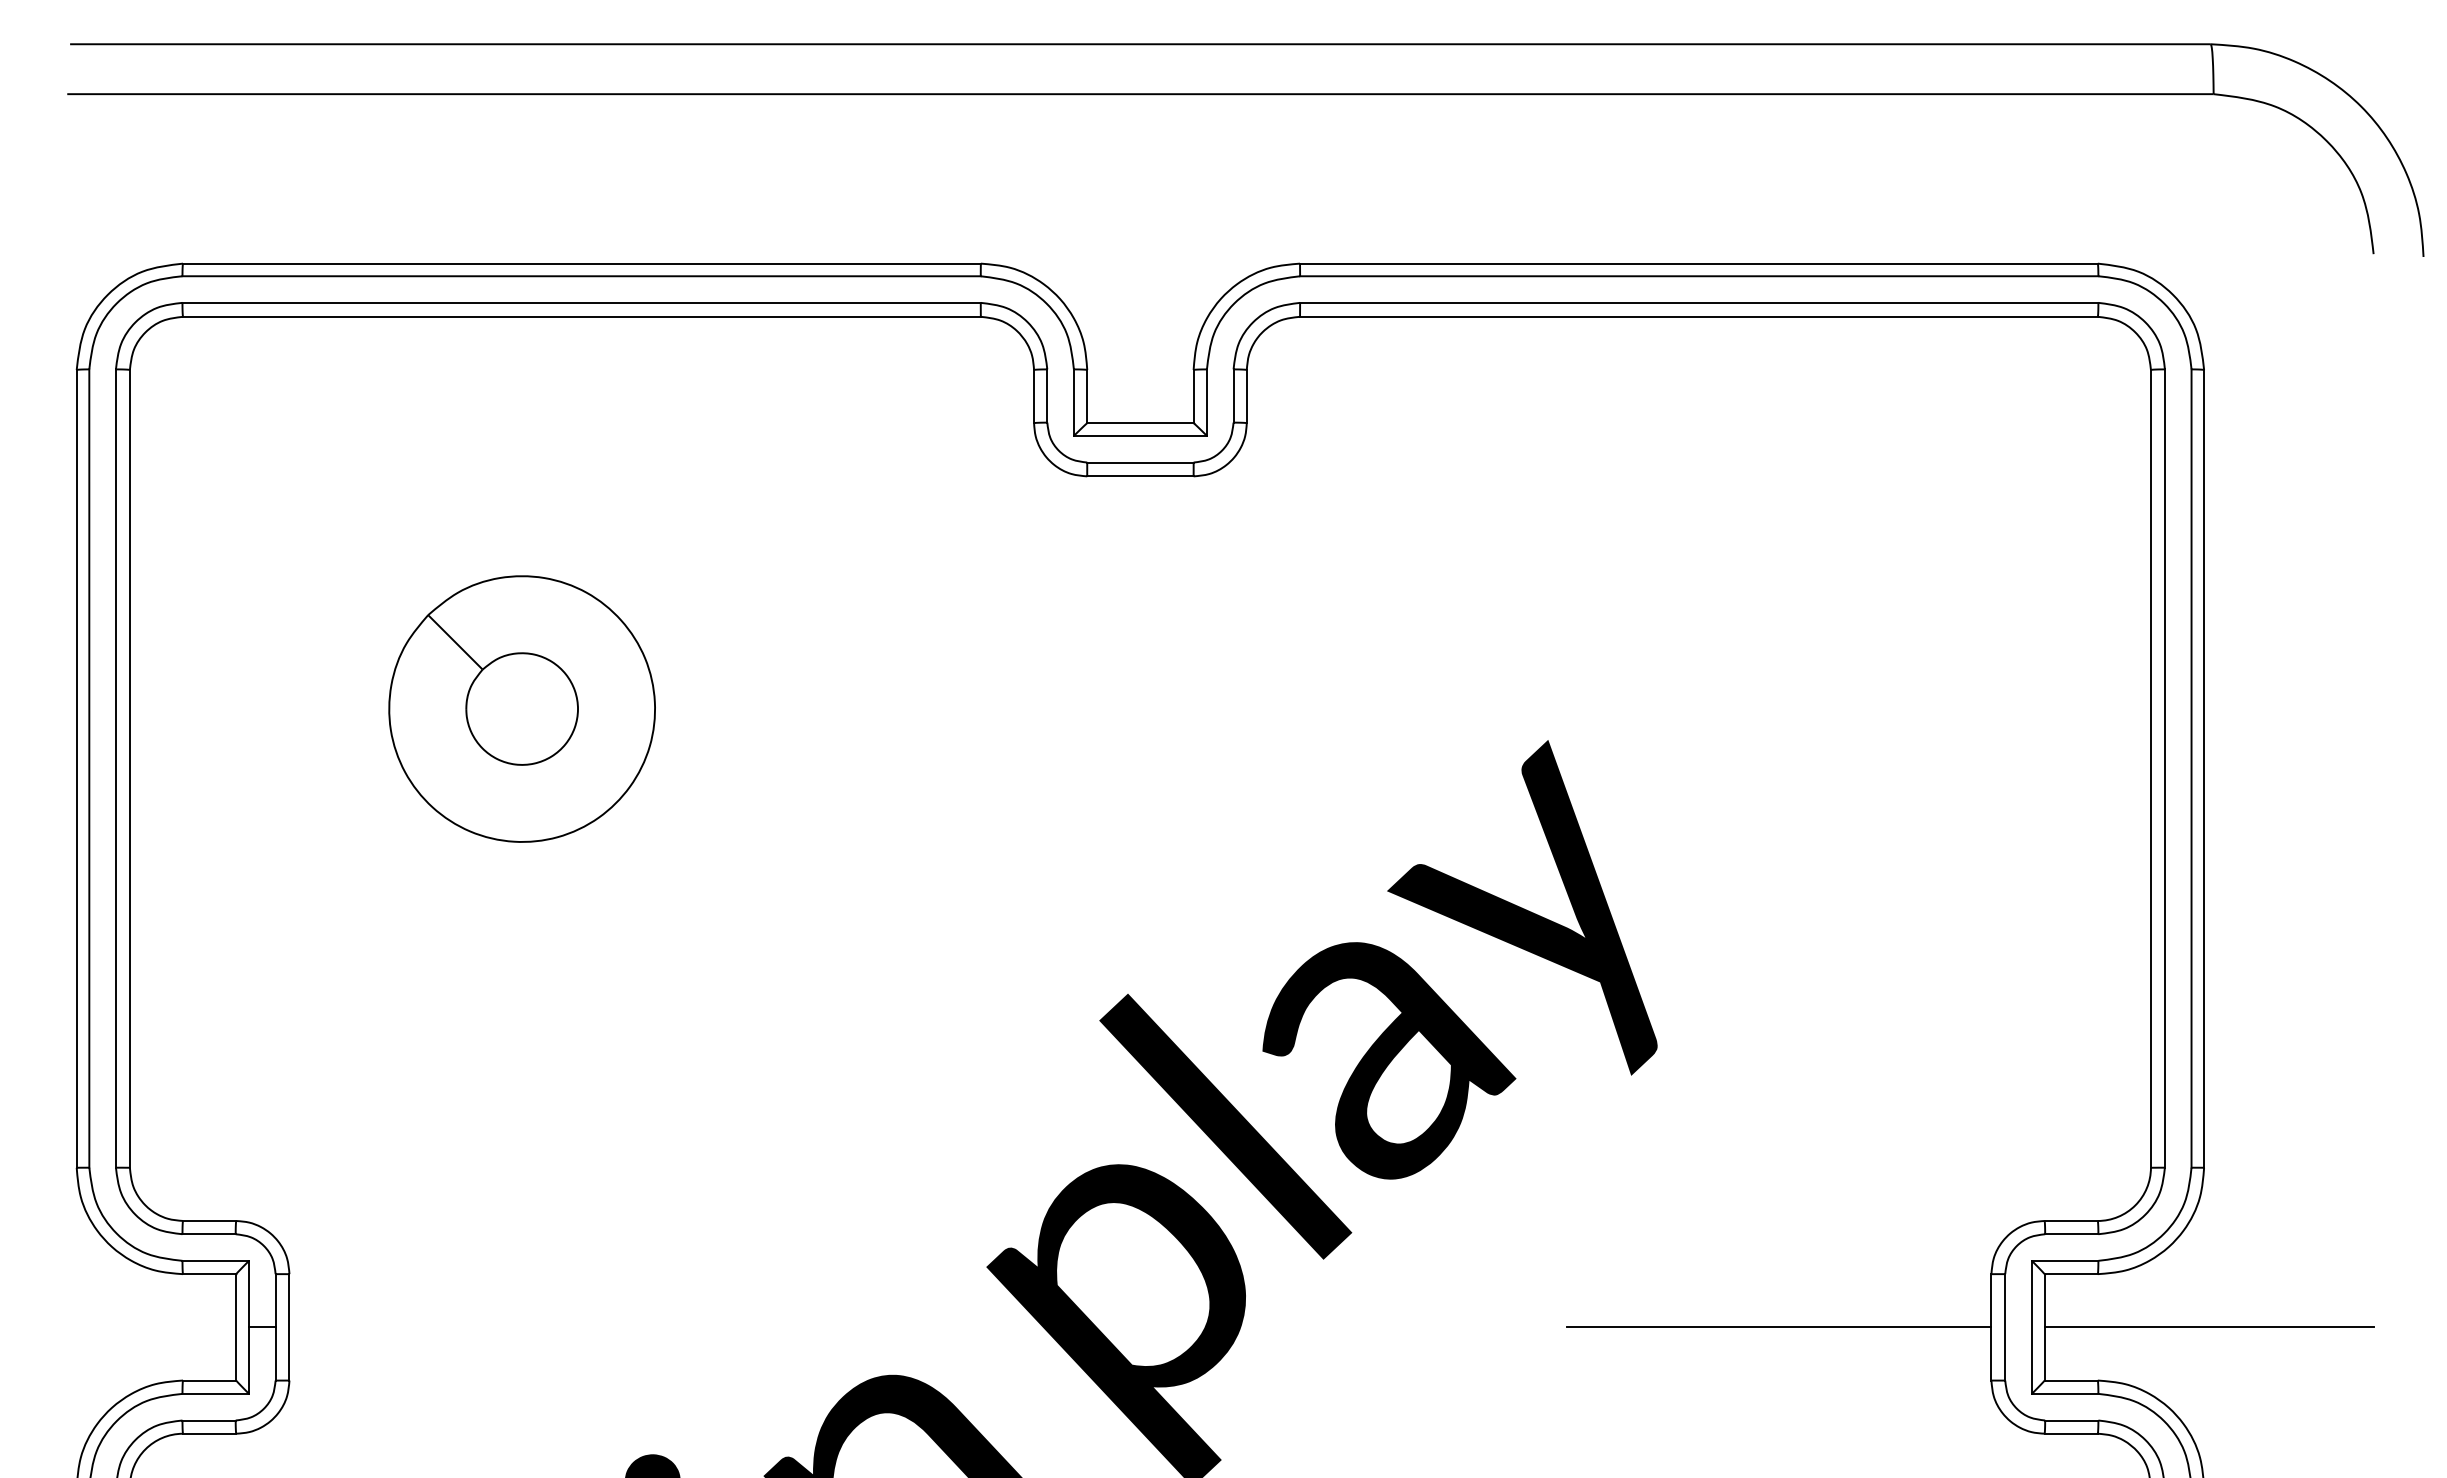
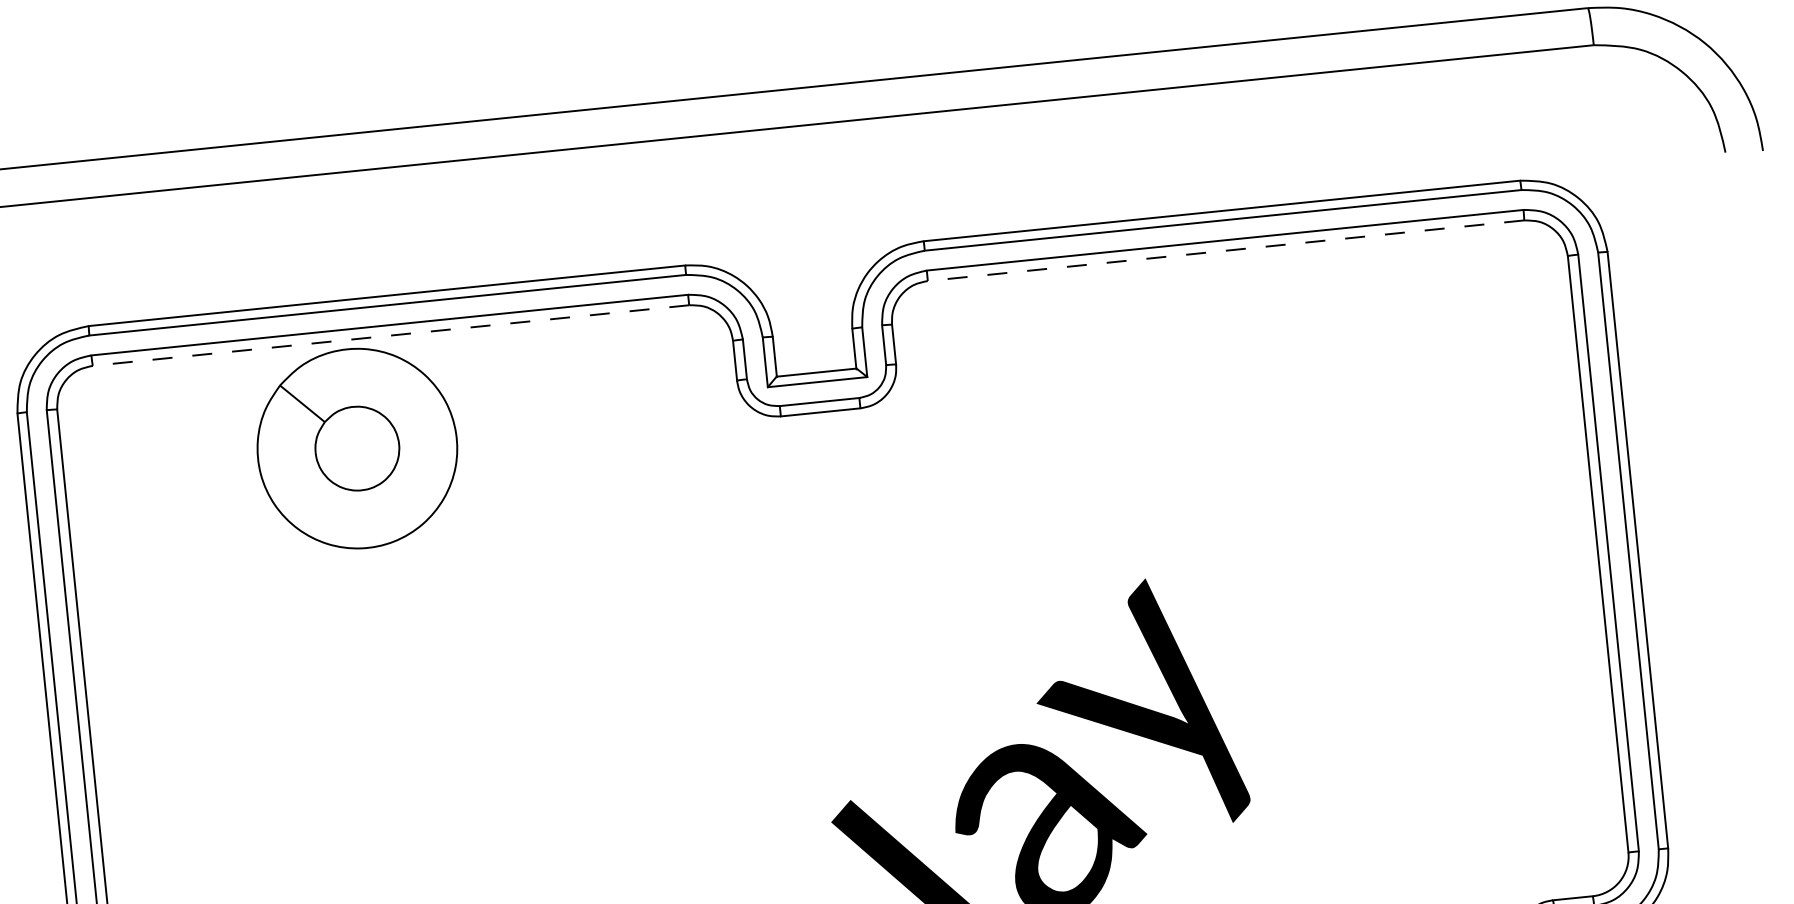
line: (581, 316) -> (390, 335), solid -> dashed
line: (1698, 316) -> (1225, 250), solid -> dashed
part: (521, 708) -> (356, 448), moved

